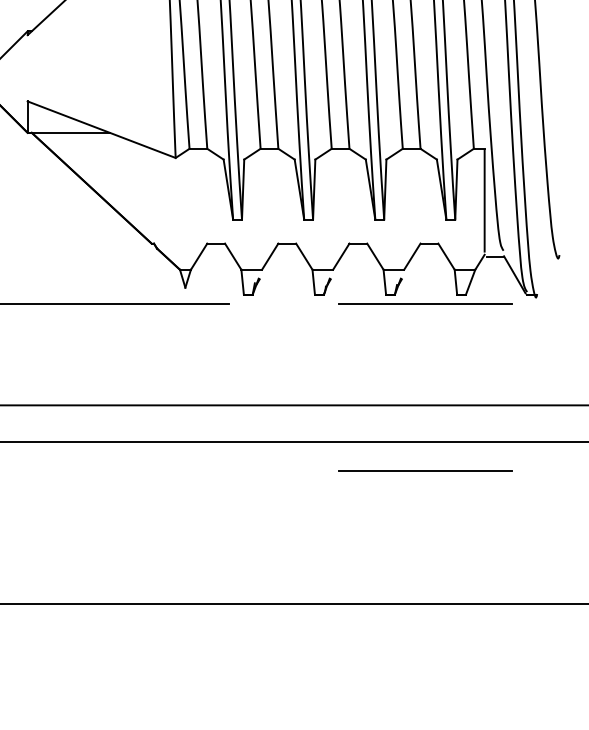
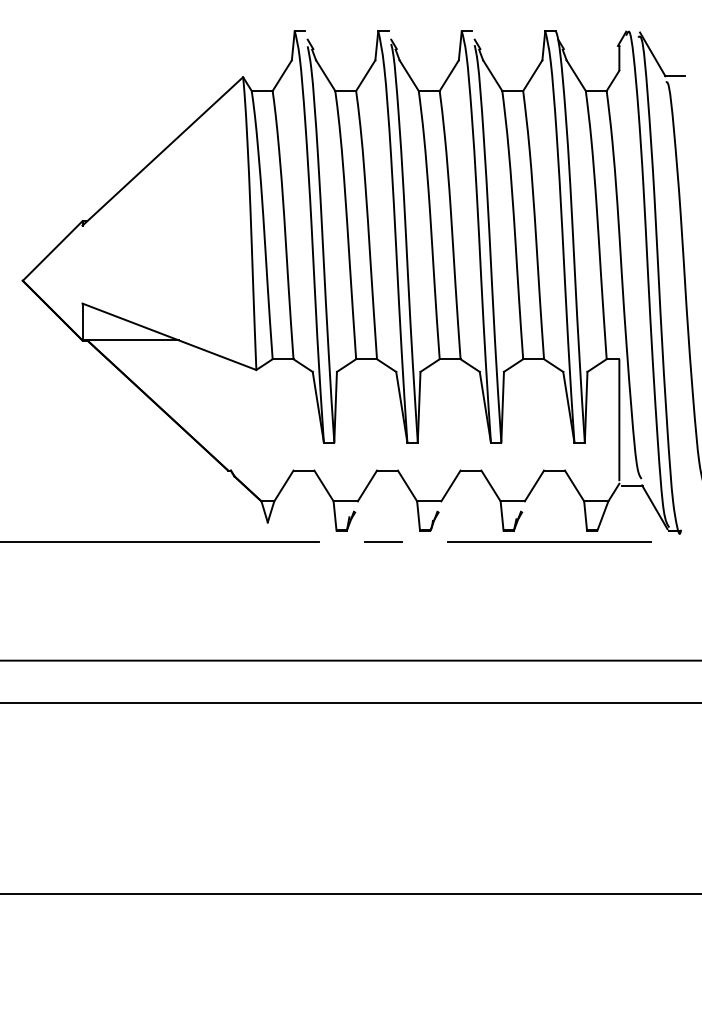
line: (283, 303) -> (383, 541), added
line: (425, 470) -> (549, 737), removed

